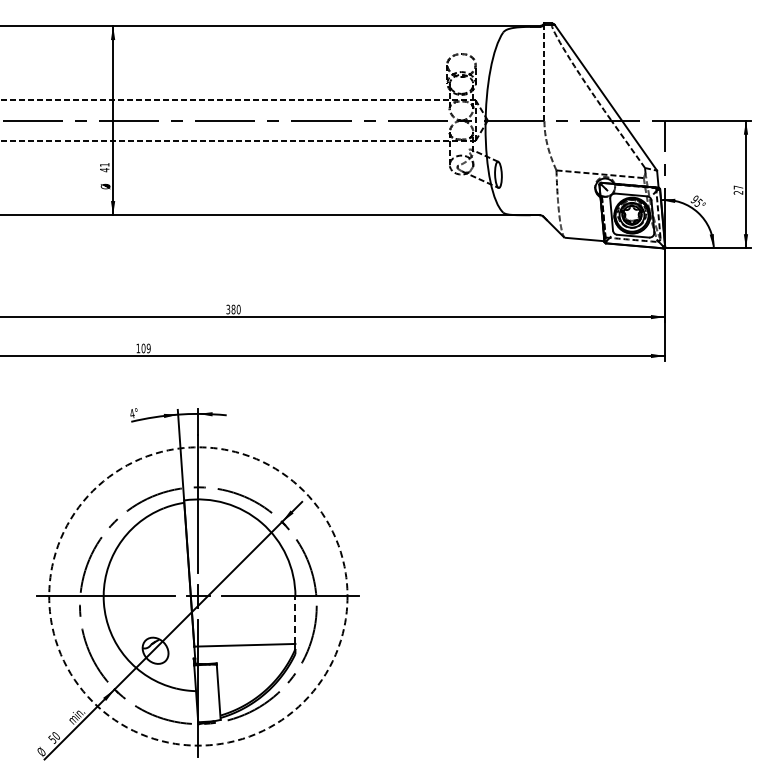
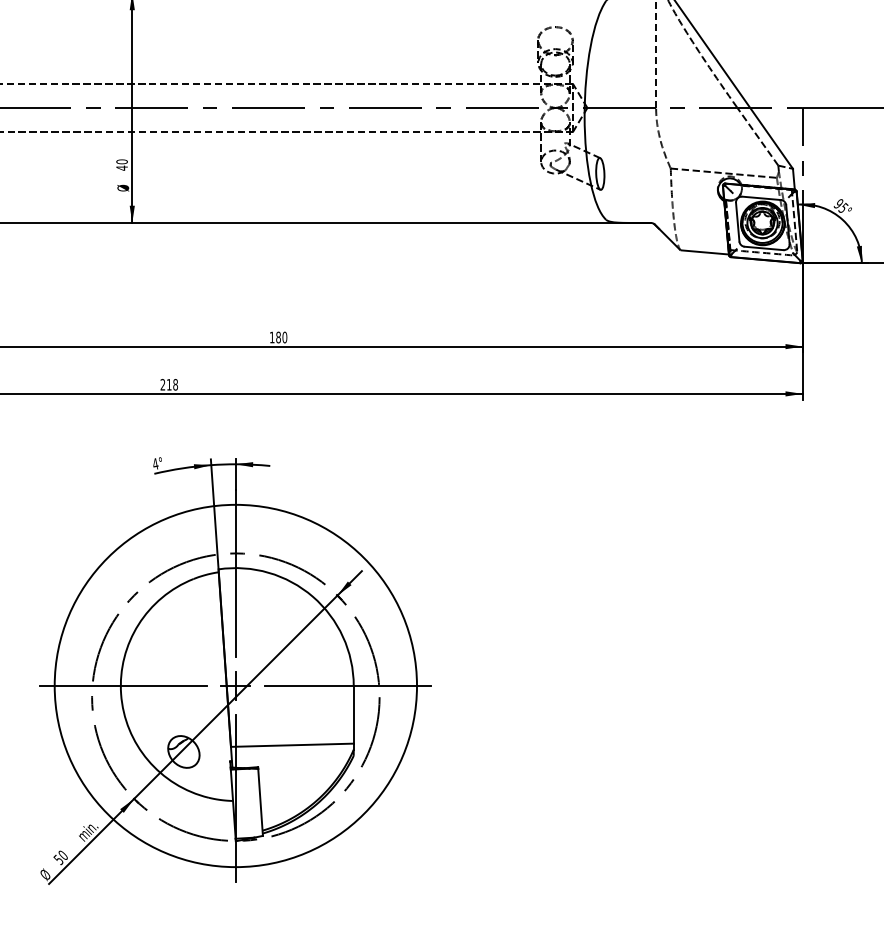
text: (104, 164) -> (121, 161), 41 -> 40
text: (228, 309) -> (272, 337), 380 -> 180
text: (143, 348) -> (169, 384), 109 -> 218
circle: (198, 596) -> (236, 686), dashed -> solid
line: (295, 620) -> (353, 715), dashed -> solid

